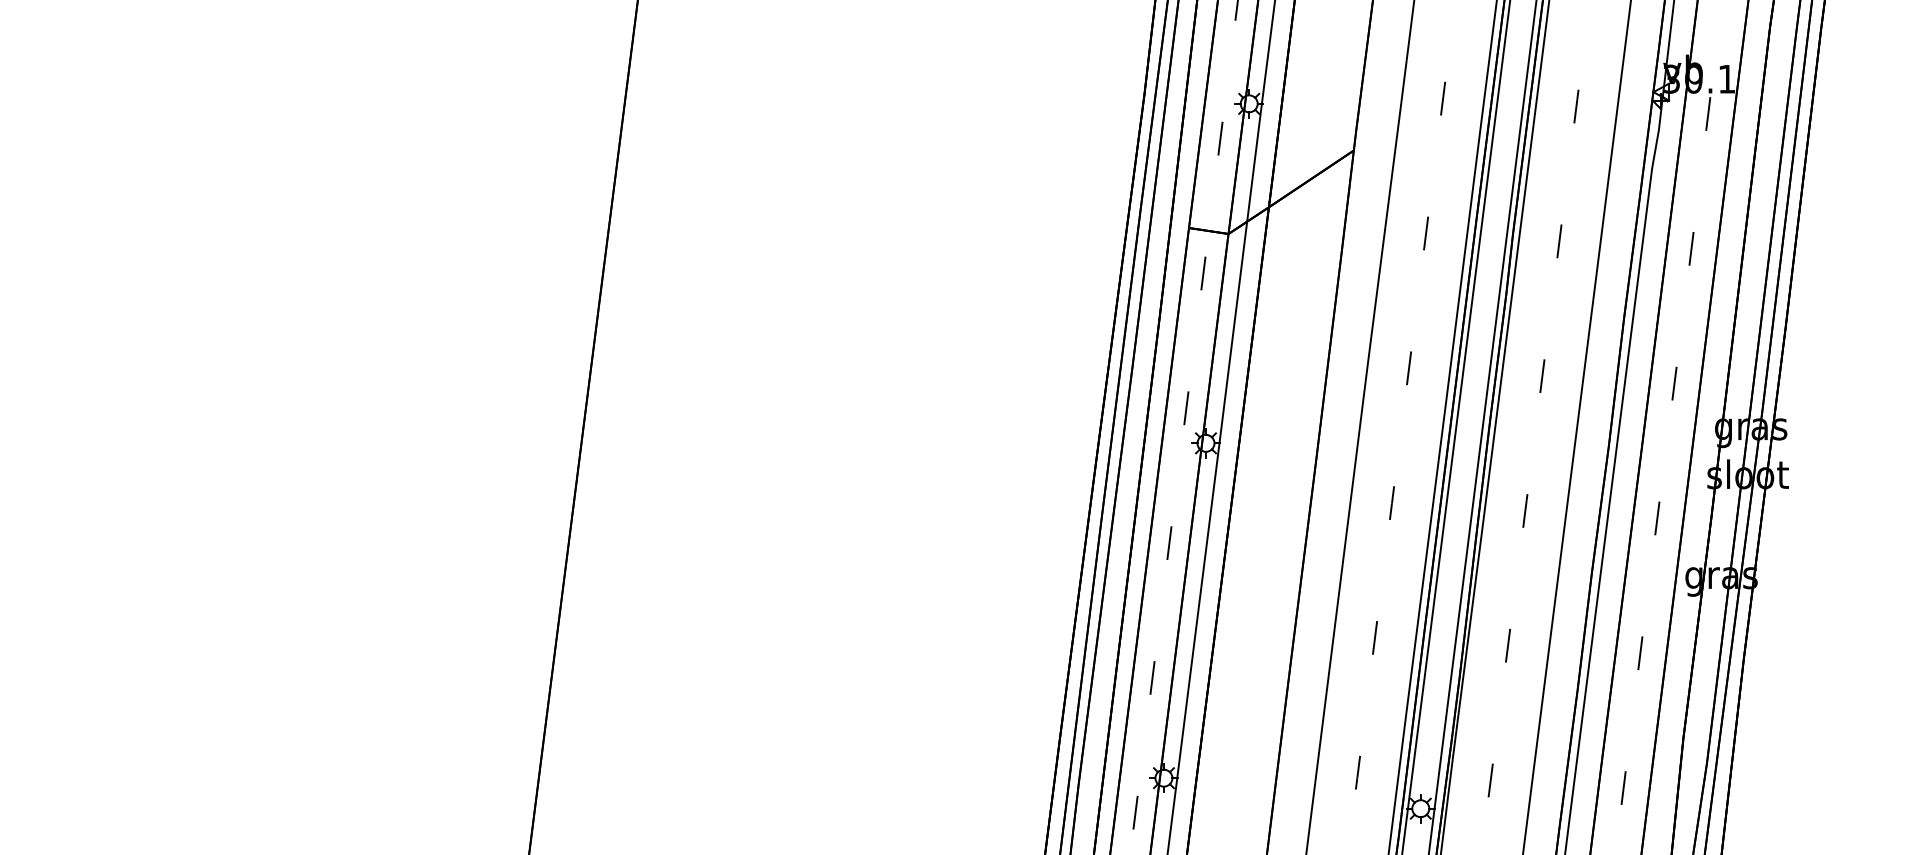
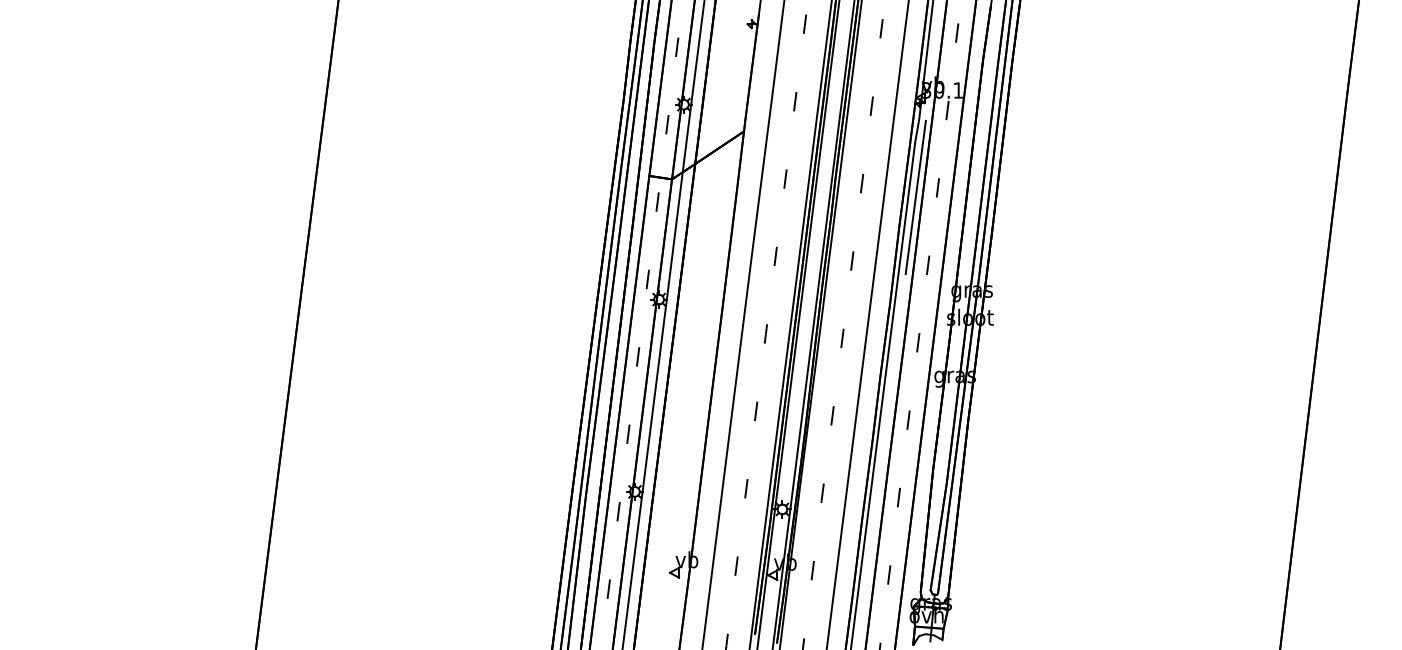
line: (1652, 265) -> (915, 197), added

